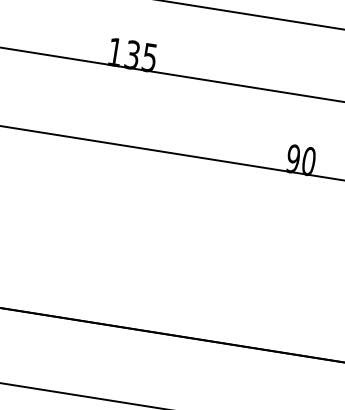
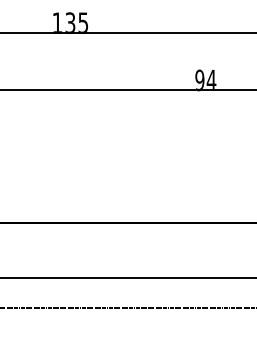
text: (308, 161) -> (211, 80), 90 -> 94

